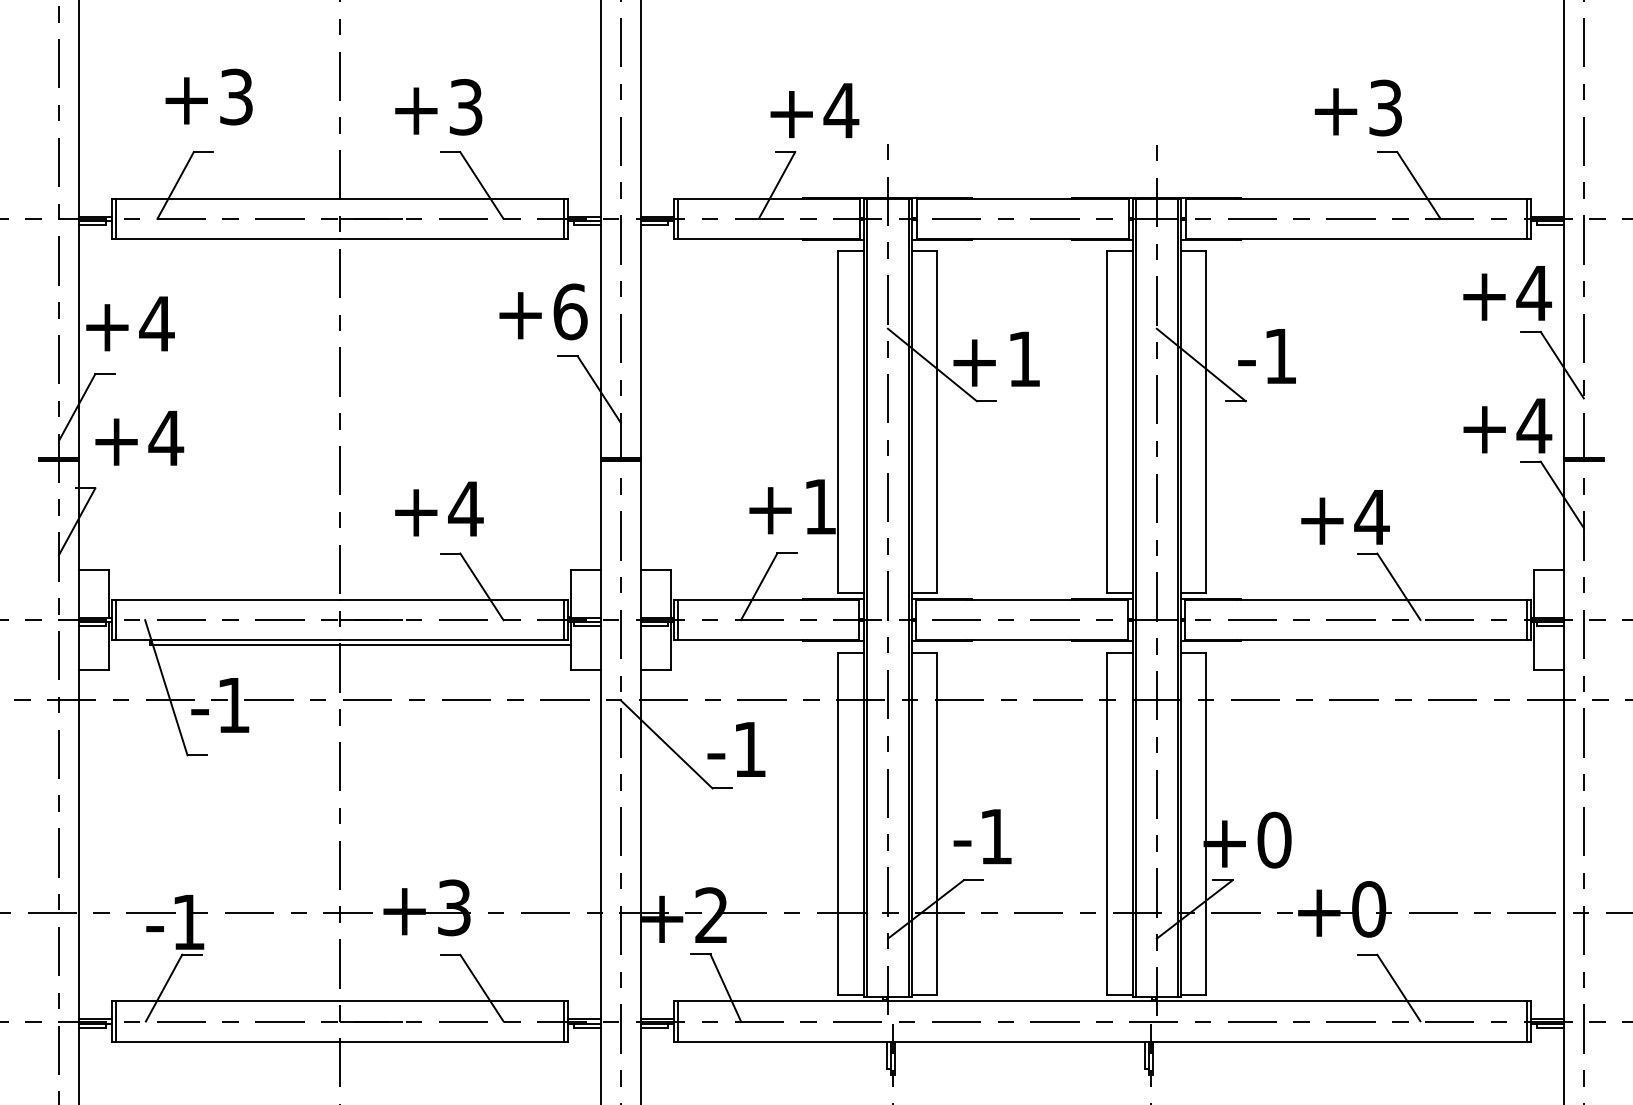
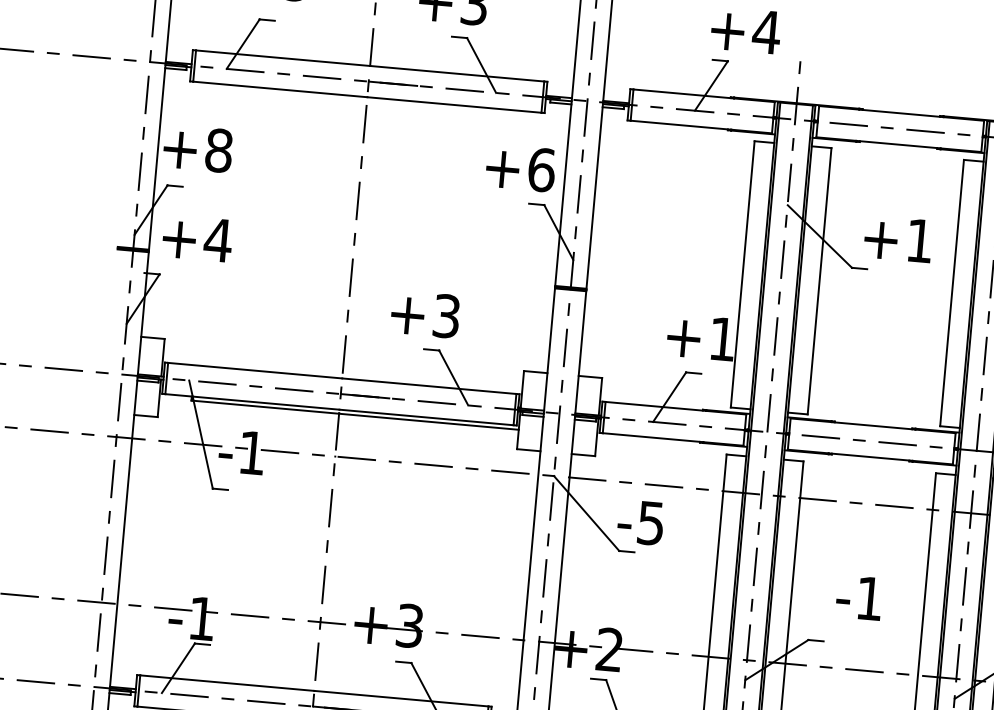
text: (156, 323) -> (218, 150), +4 -> +8
text: (996, 358) -> (898, 238), moved
text: (465, 508) -> (446, 315), +4 -> +3
text: (749, 749) -> (650, 523), -1 -> -5
text: (982, 836) -> (859, 597), moved

